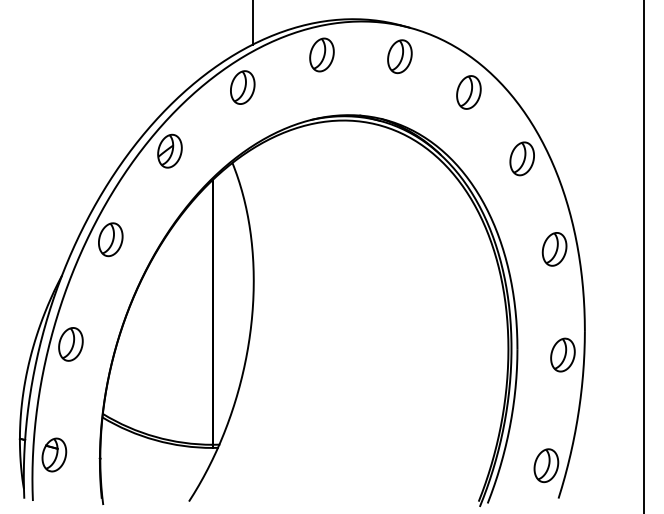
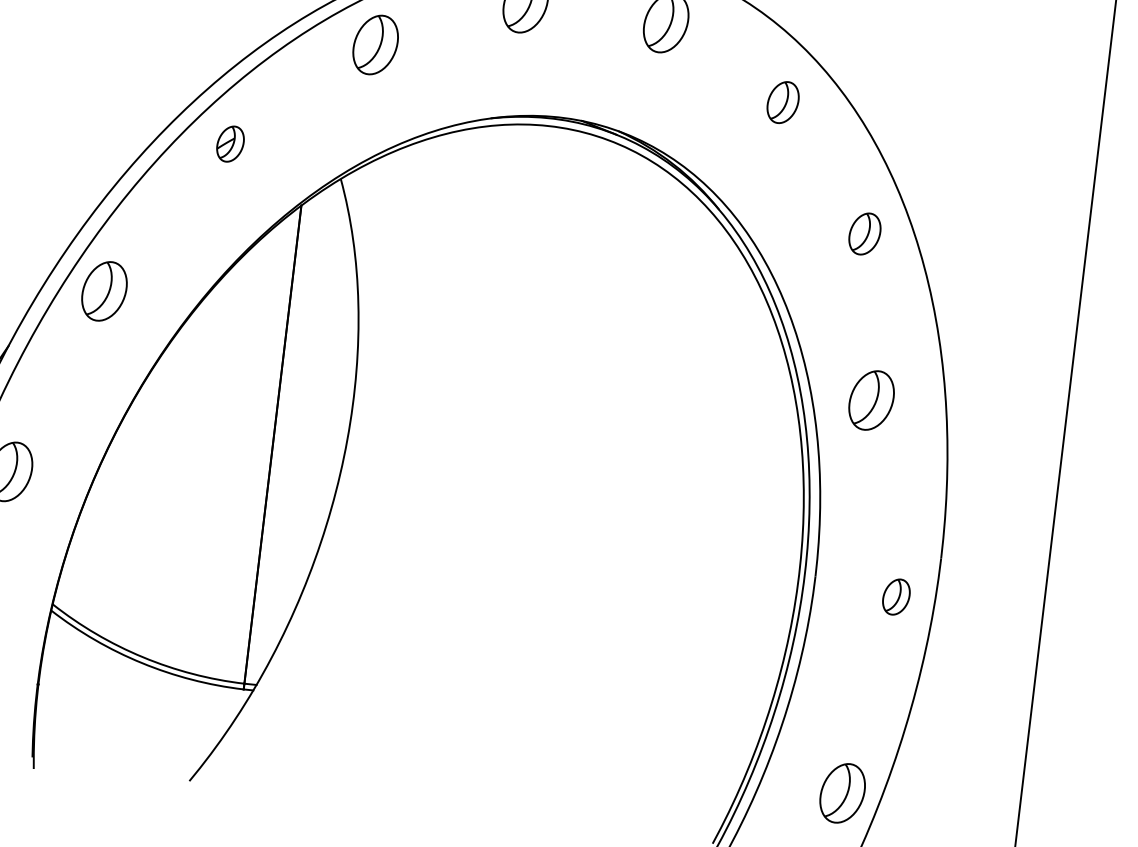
part: (468, 92) -> (782, 102), size x0.7
part: (169, 150) -> (229, 142), size x0.6
part: (521, 158) -> (863, 233), size x0.7
part: (554, 249) -> (871, 400), moved
part: (562, 354) -> (895, 595), size x0.6

